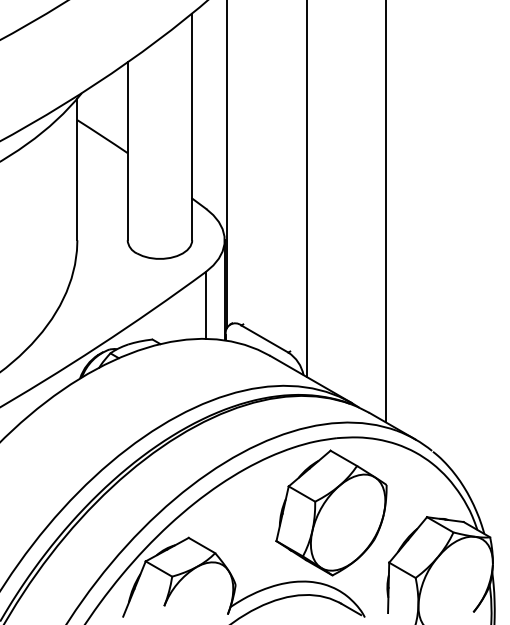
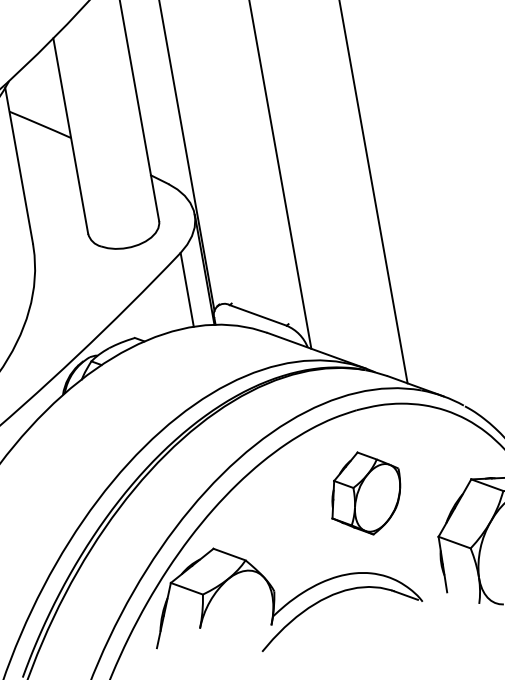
part: (331, 512) -> (365, 492), size x0.6

